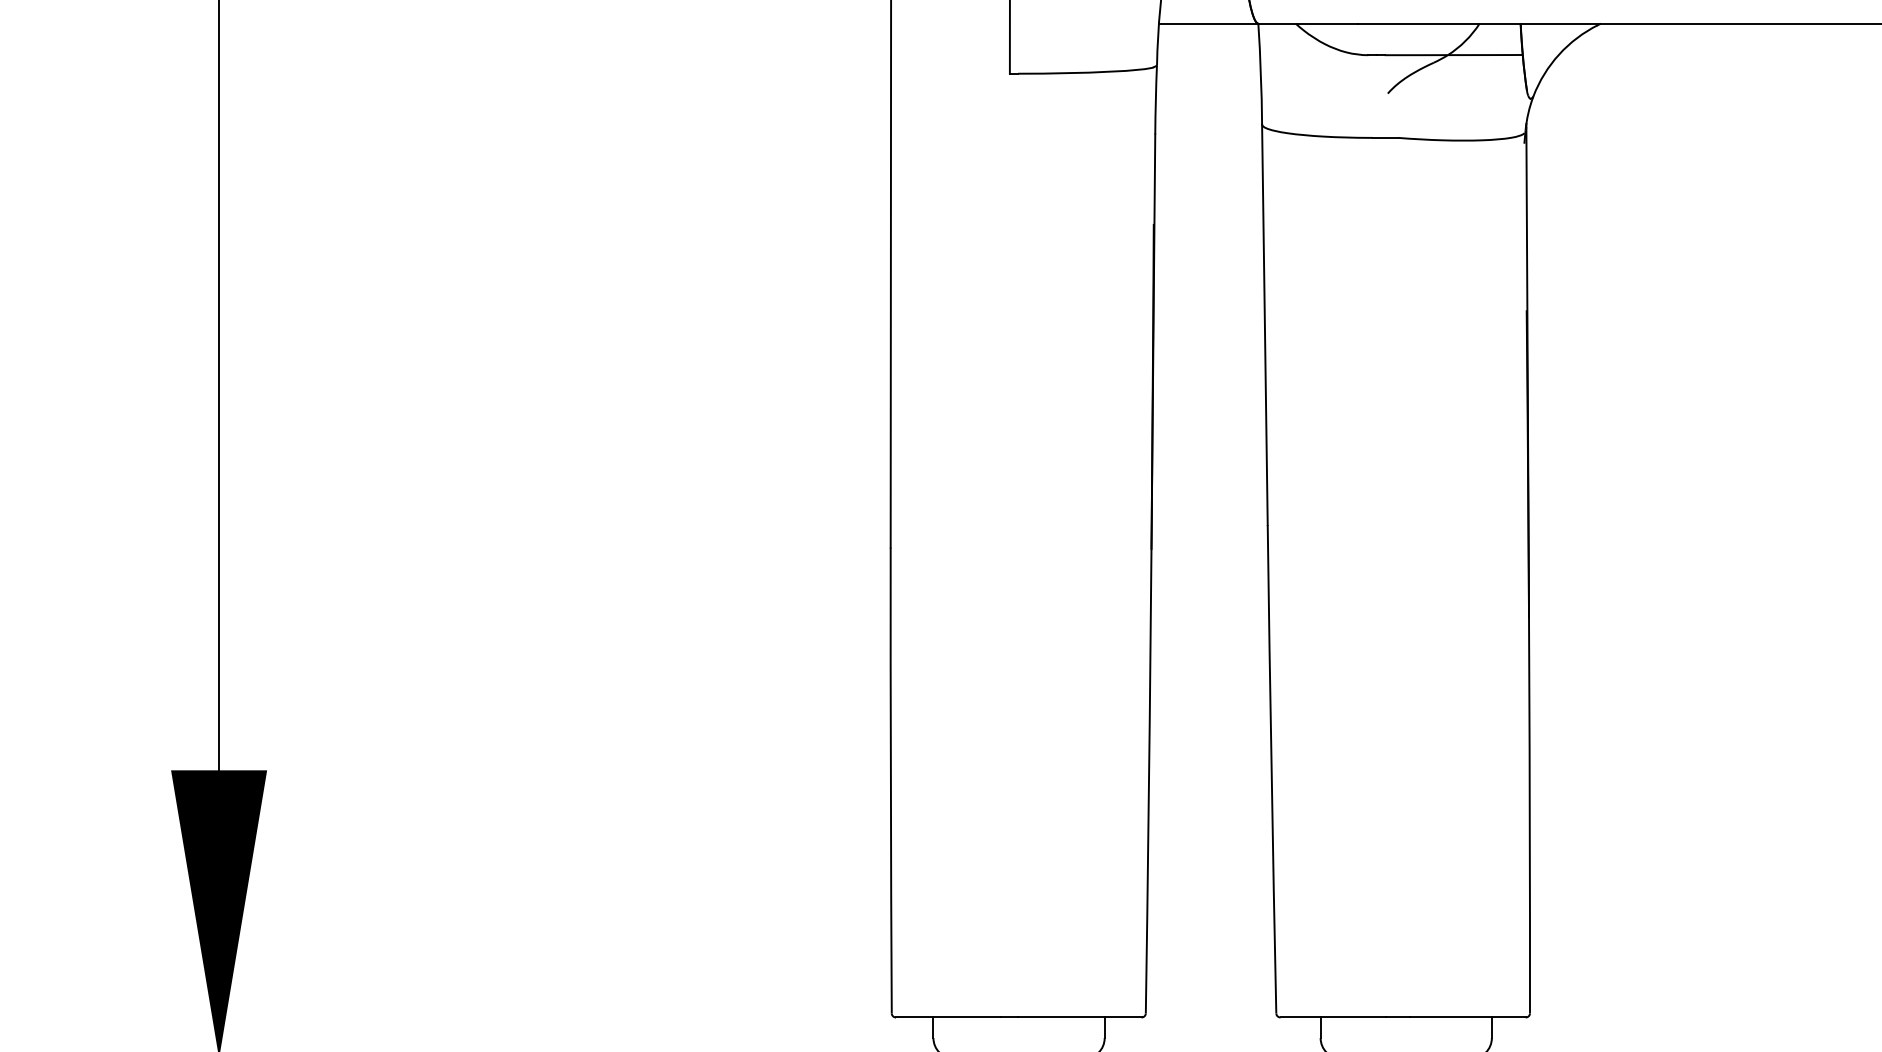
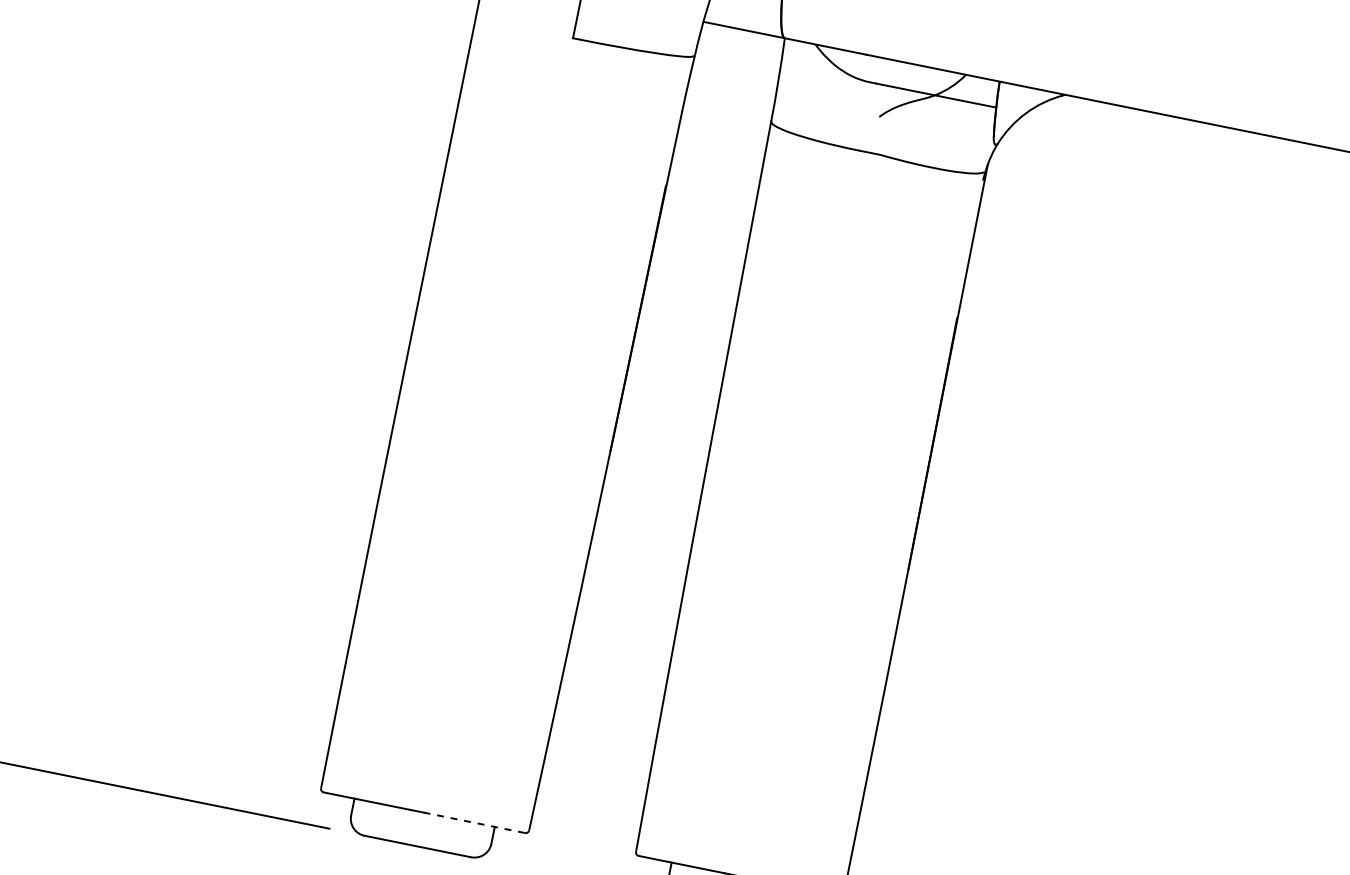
line: (1079, 1017) -> (474, 822), solid -> dashed

